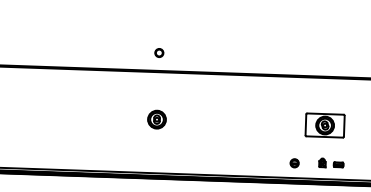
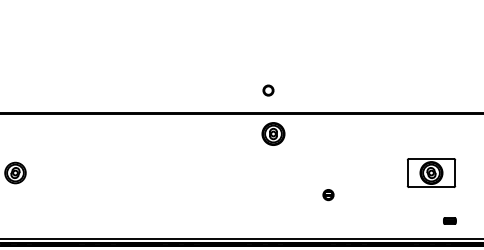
part: (159, 52) -> (268, 90), moved
part: (157, 119) -> (273, 133), moved
part: (294, 163) -> (328, 195), moved
part: (322, 163) -> (429, 219), removed

